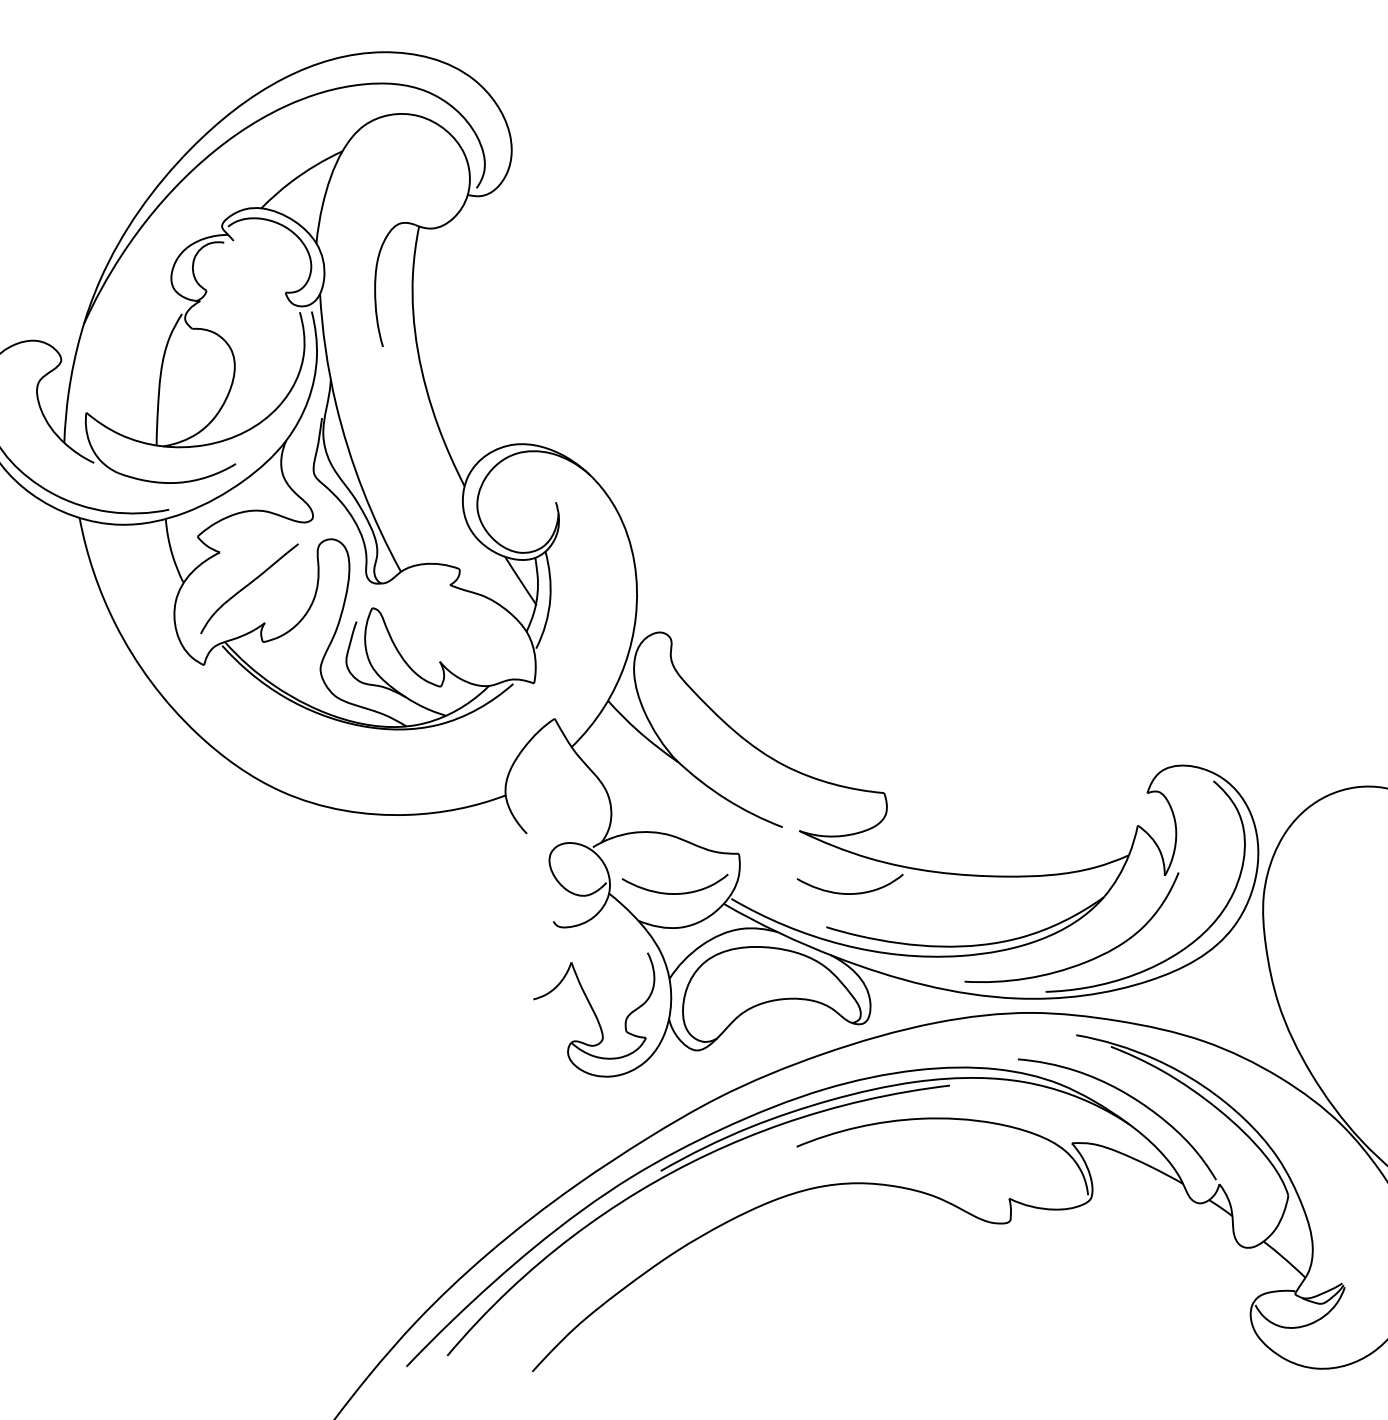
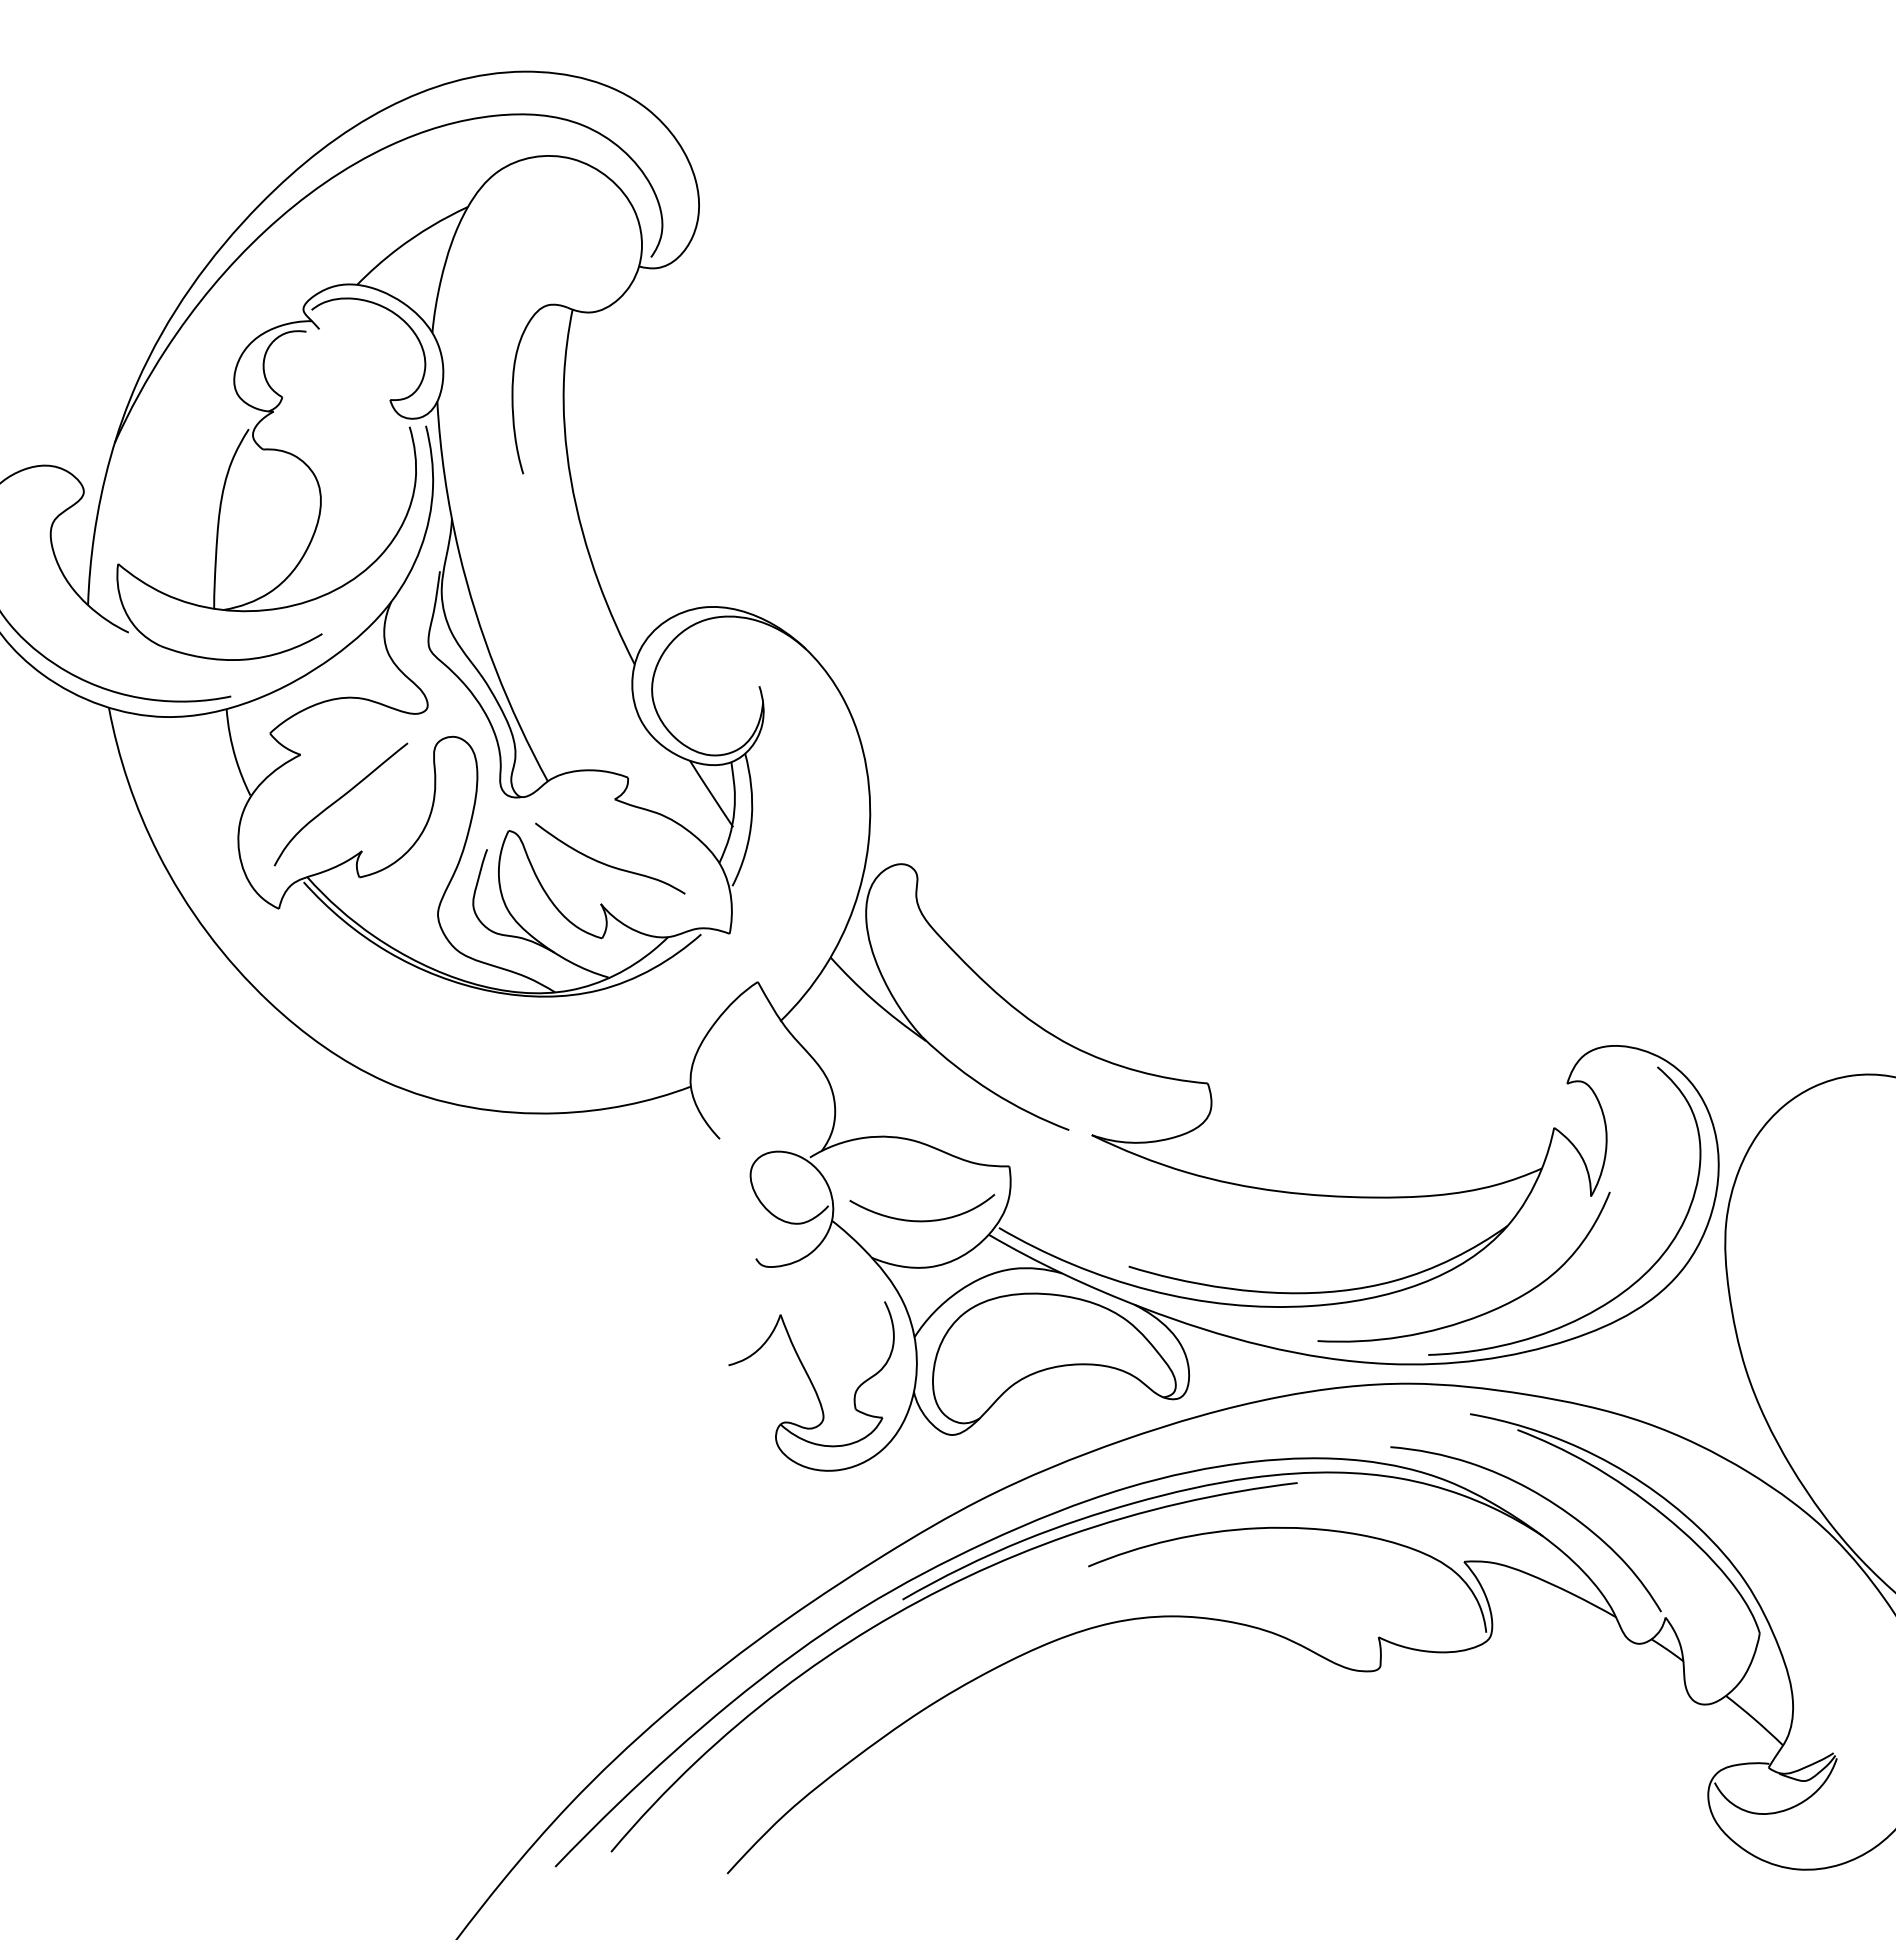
curve: (445, 632) -> (608, 864), added
curve: (850, 893) -> (1161, 1220), removed

